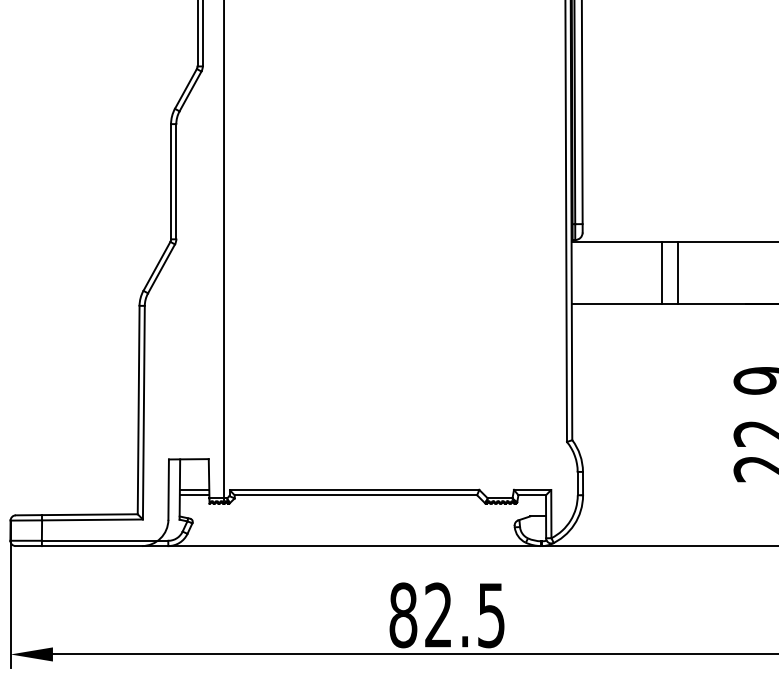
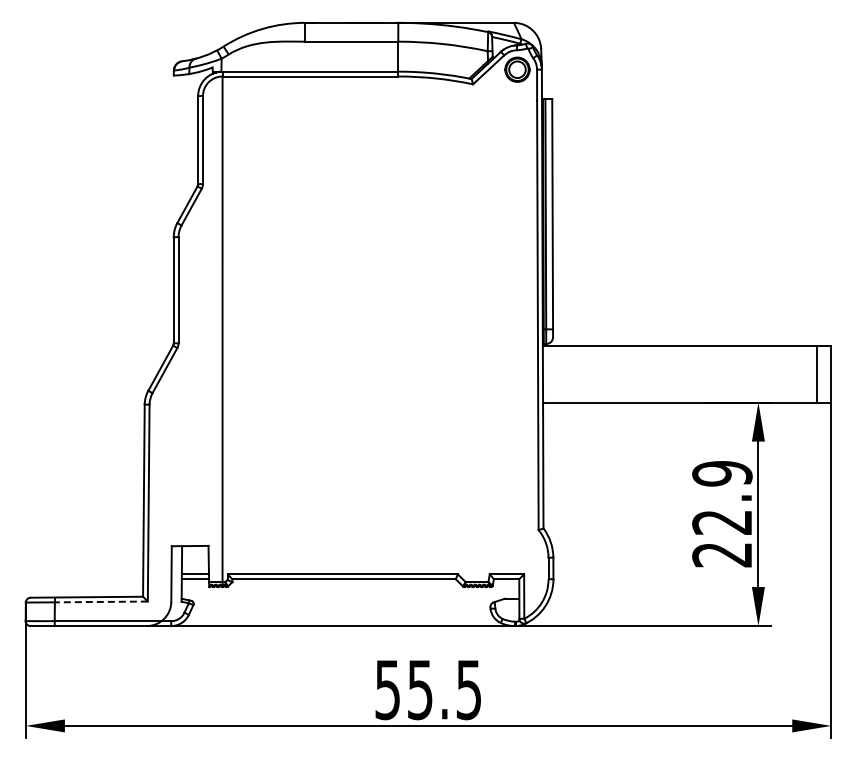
line: (662, 272) -> (626, 373), removed
line: (677, 272) -> (640, 373), removed
line: (91, 519) -> (100, 601), solid -> dashed
text: (420, 614) -> (403, 689), 82.5 -> 55.5

